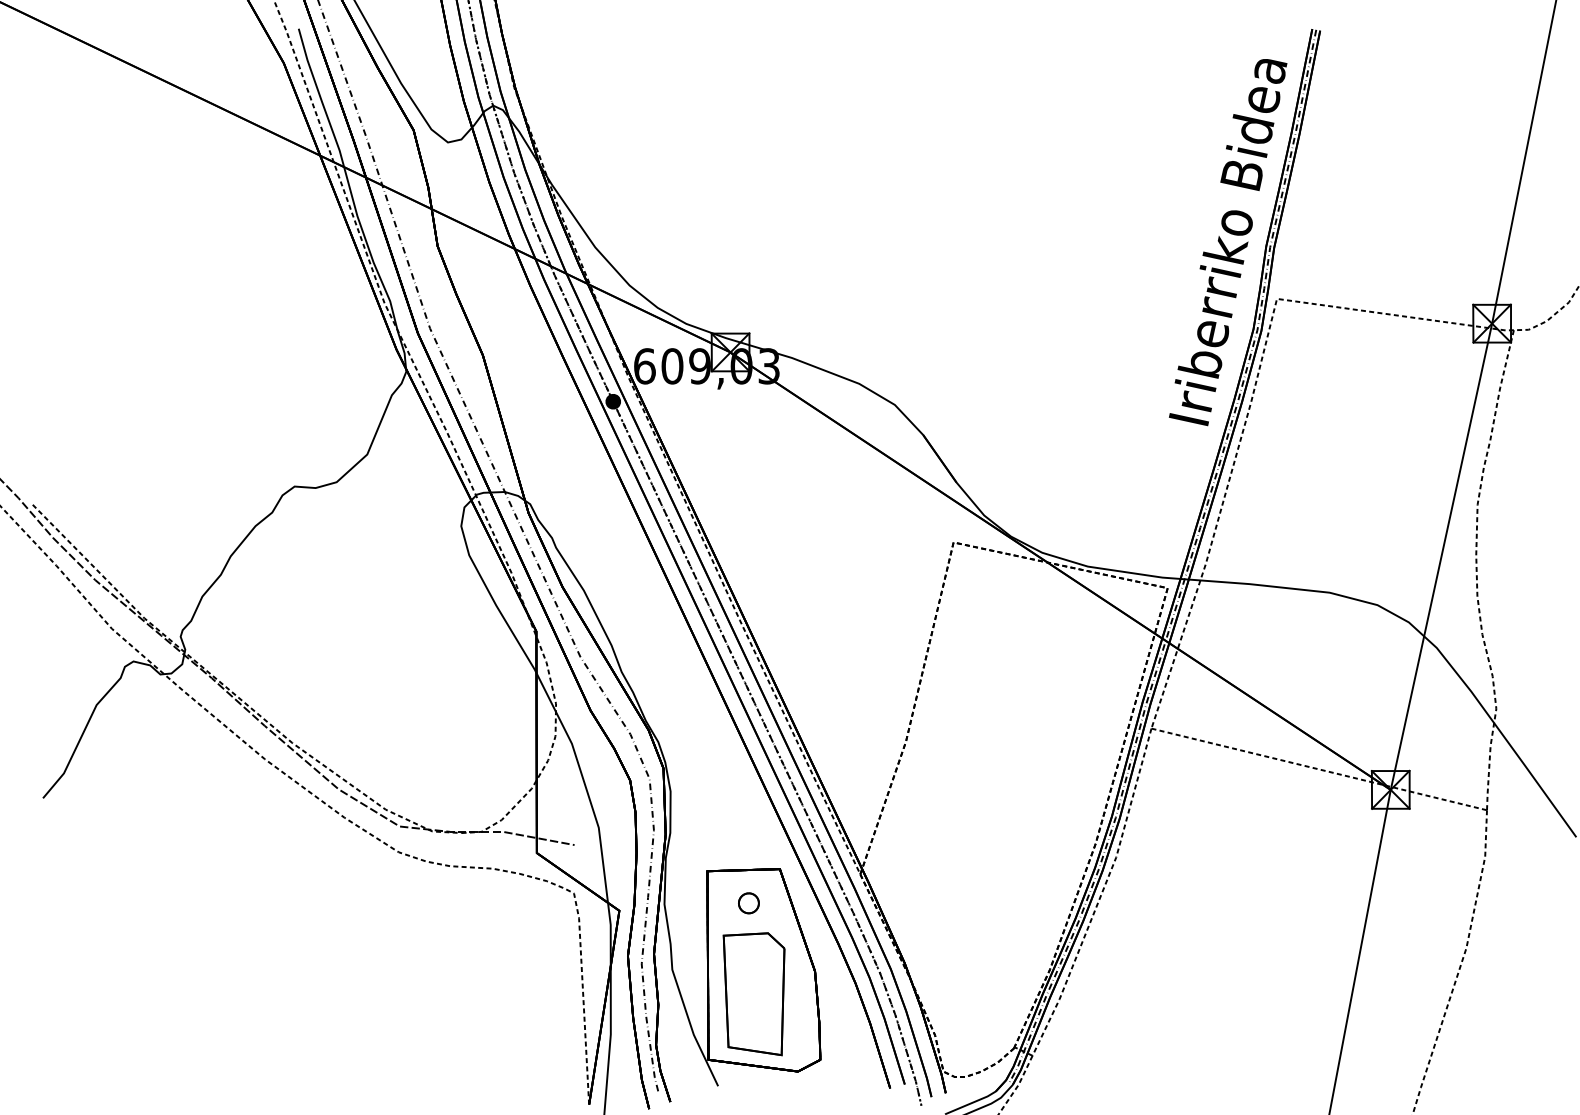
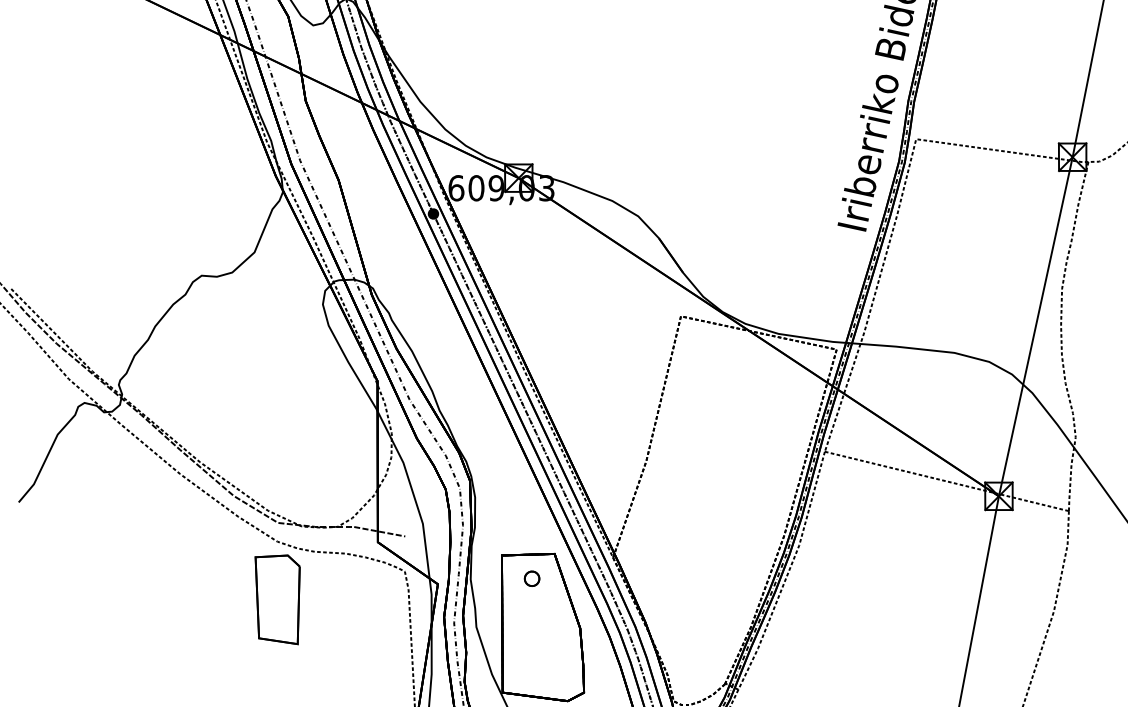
part: (753, 994) -> (277, 600), moved

